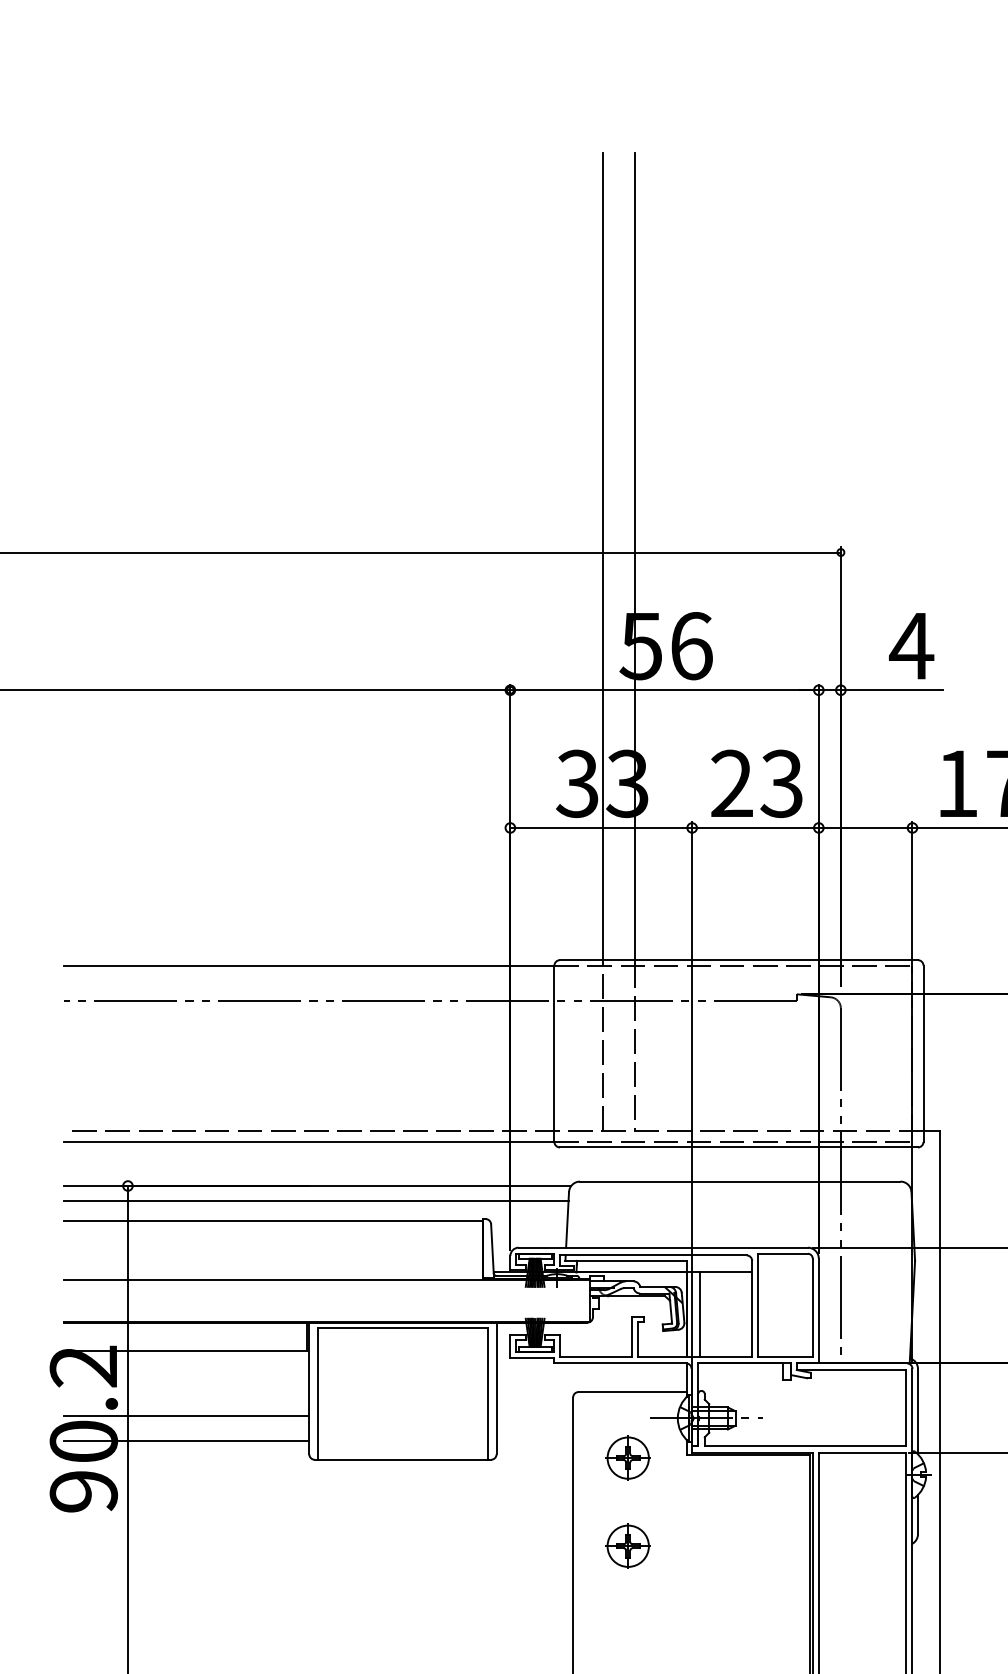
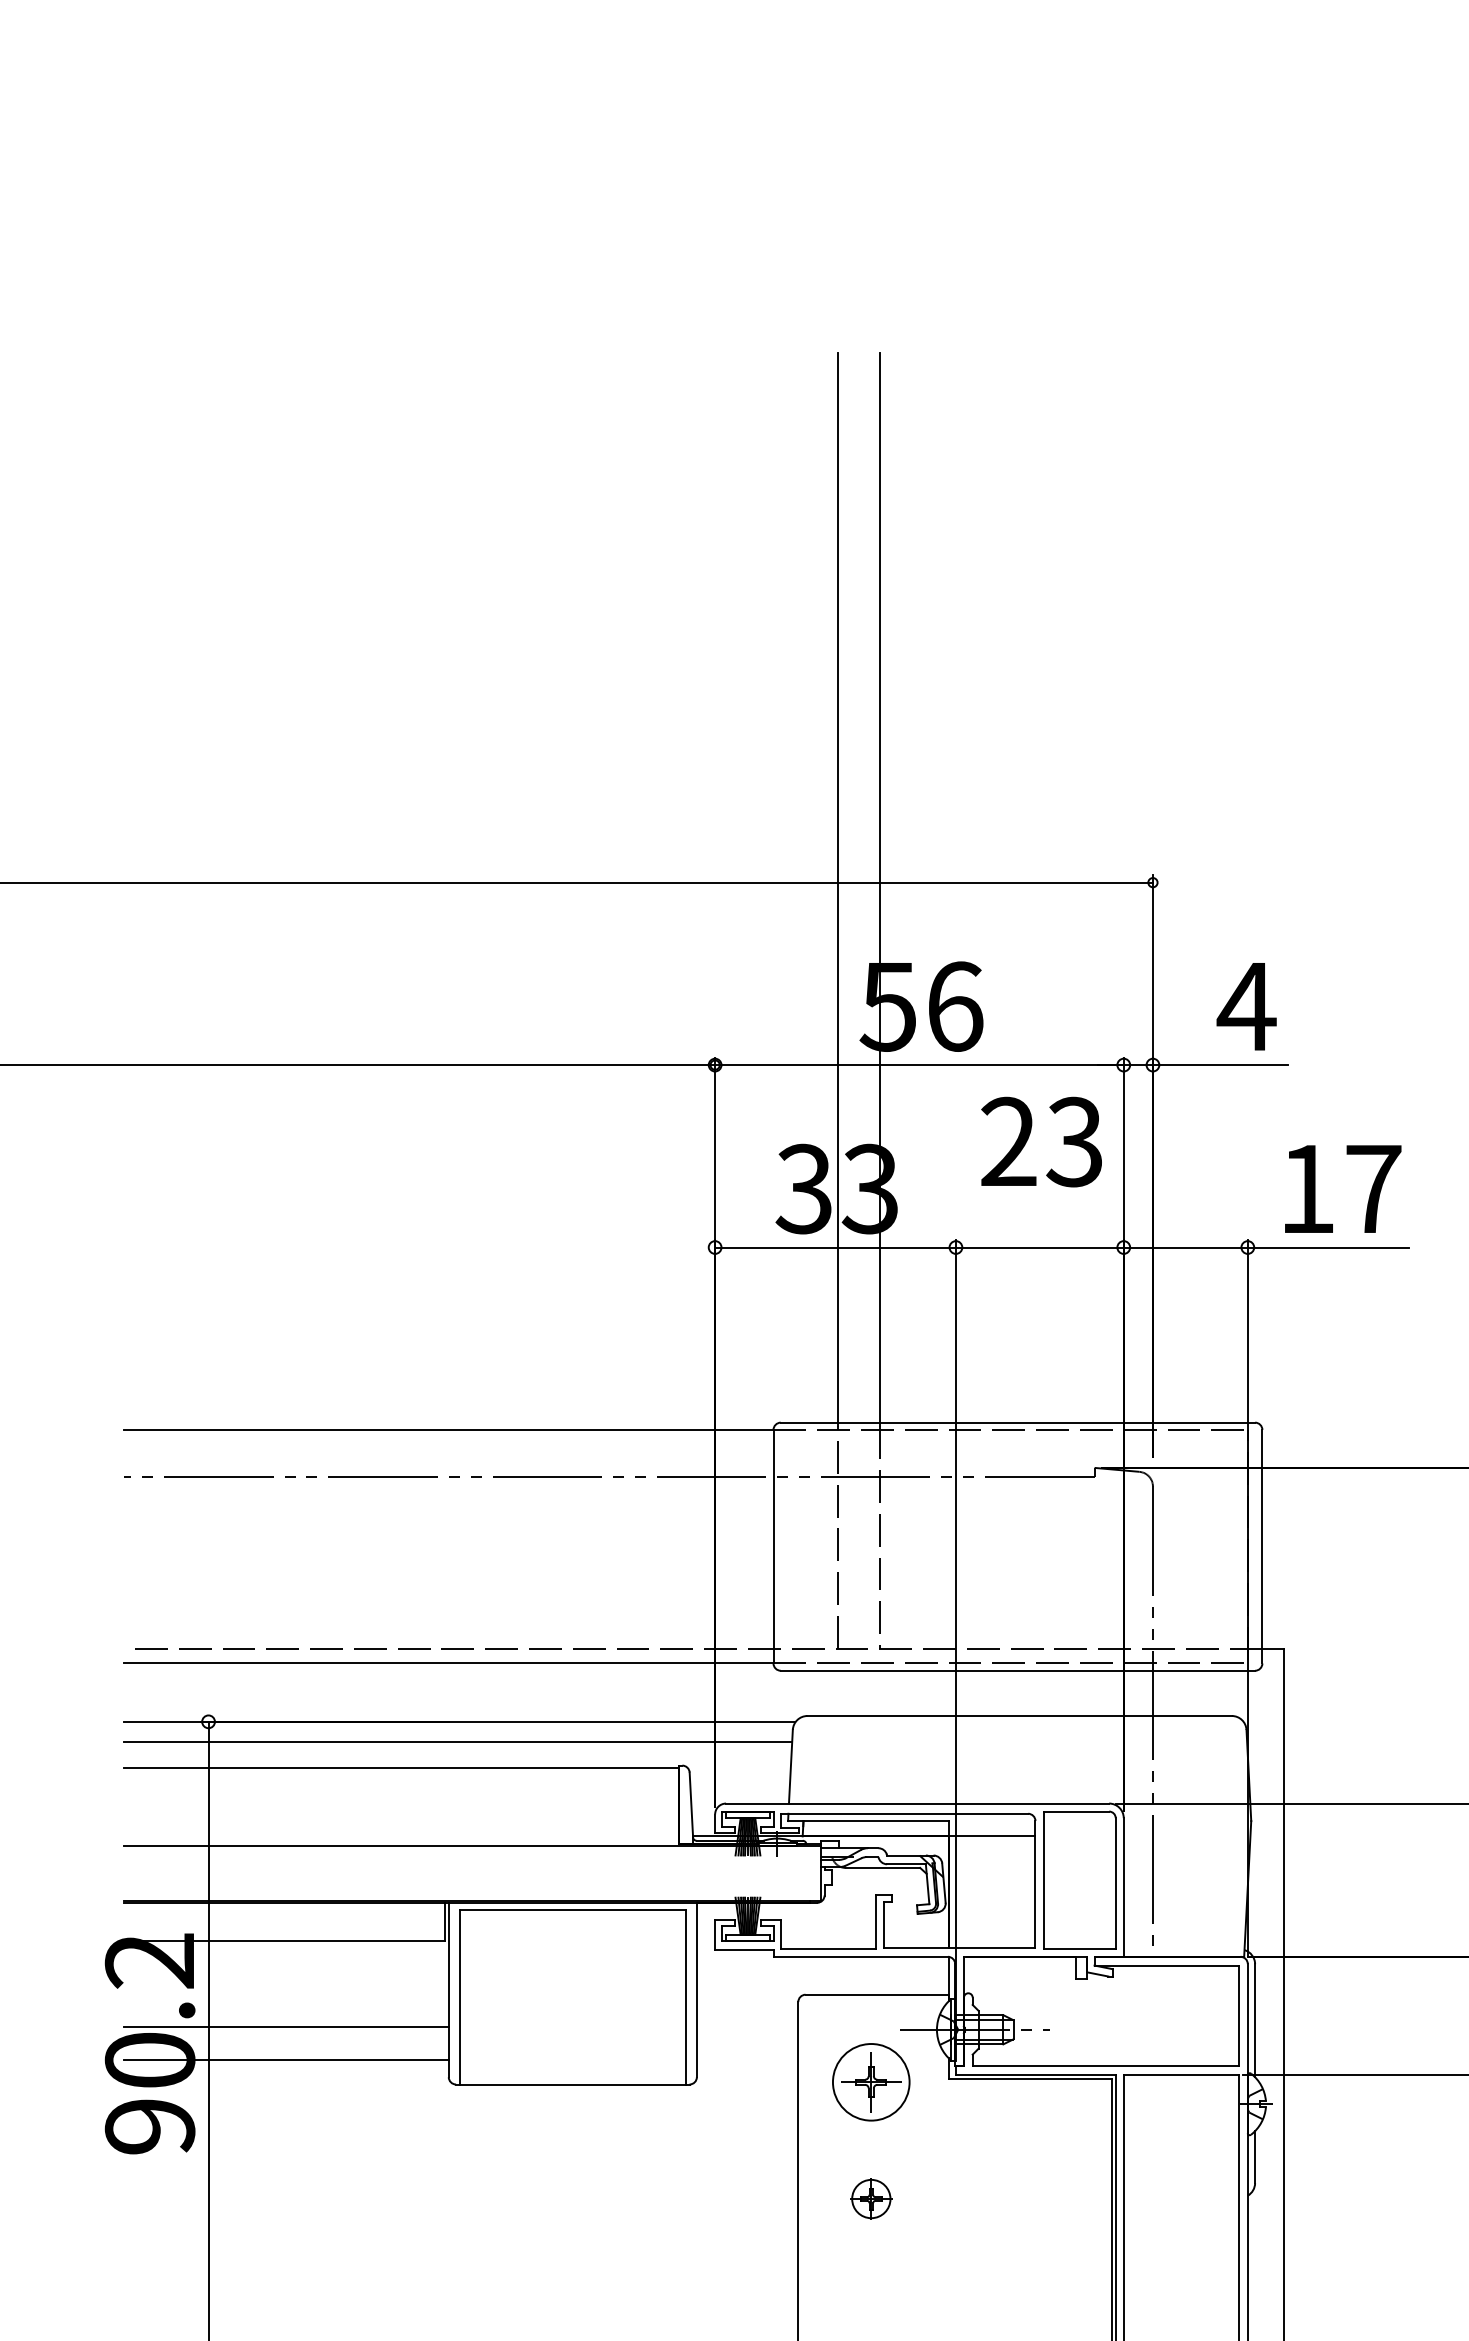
text: (756, 783) -> (1041, 1141), moved
line: (700, 1314) -> (966, 1892), removed
circle: (627, 1457) -> (870, 2081), size x1.4
part: (628, 1545) -> (871, 2198), size x0.7

